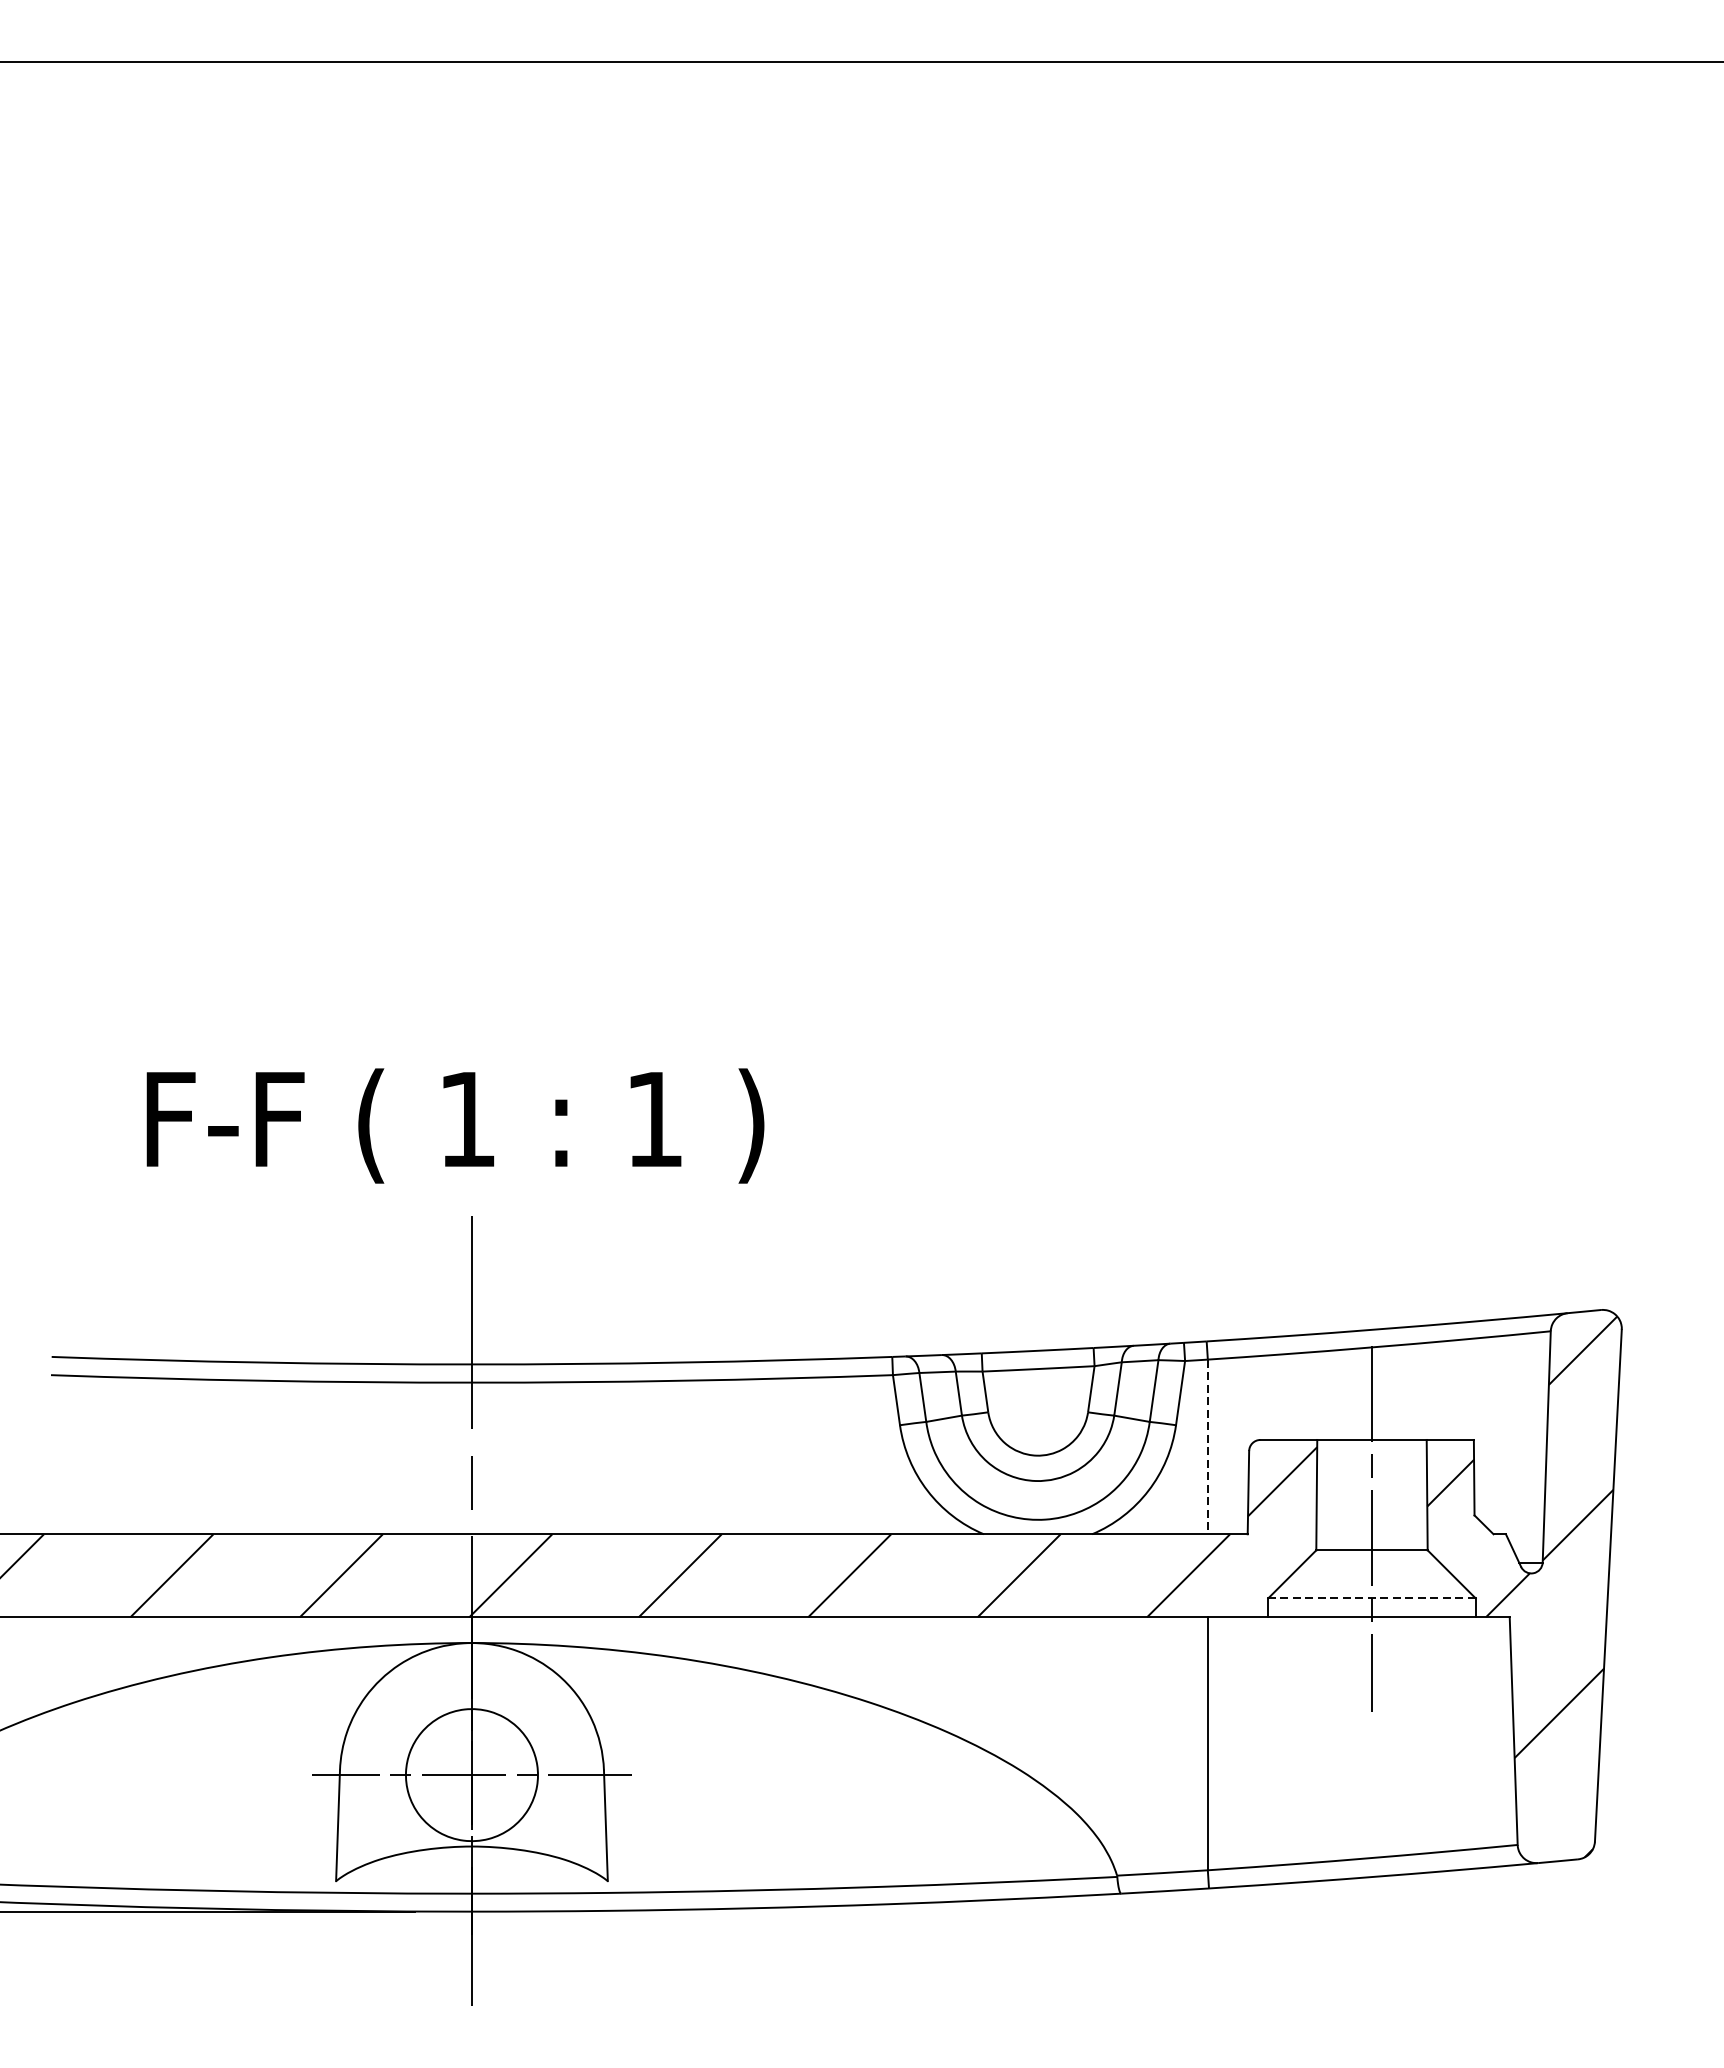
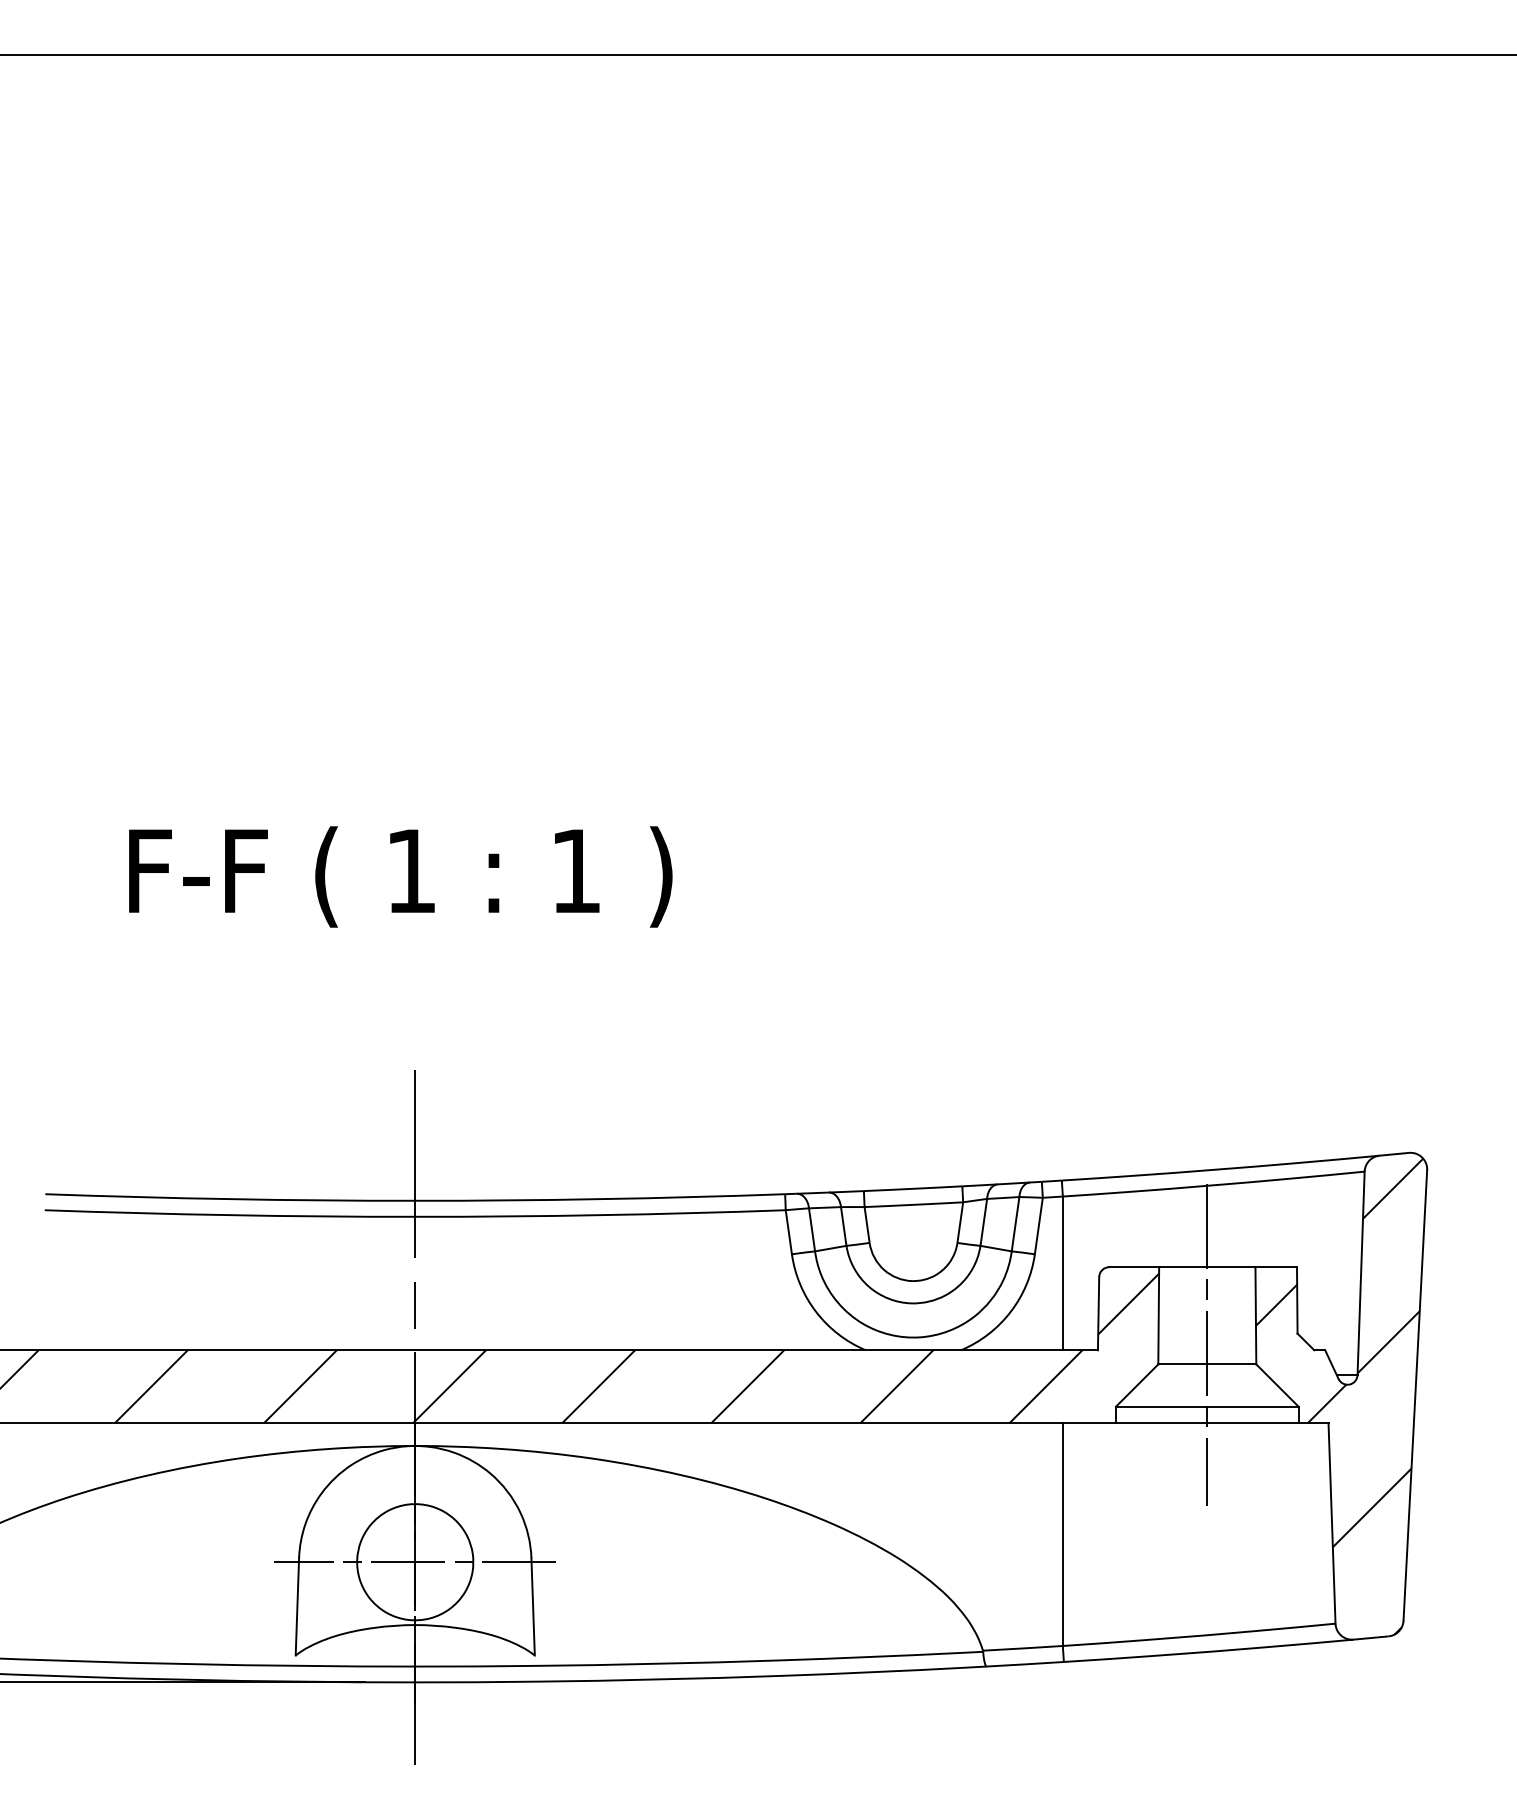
text: (455, 1125) -> (400, 876), moved
line: (1207, 1447) -> (1062, 1273), dashed -> solid
line: (1371, 1598) -> (1206, 1406), dashed -> solid

